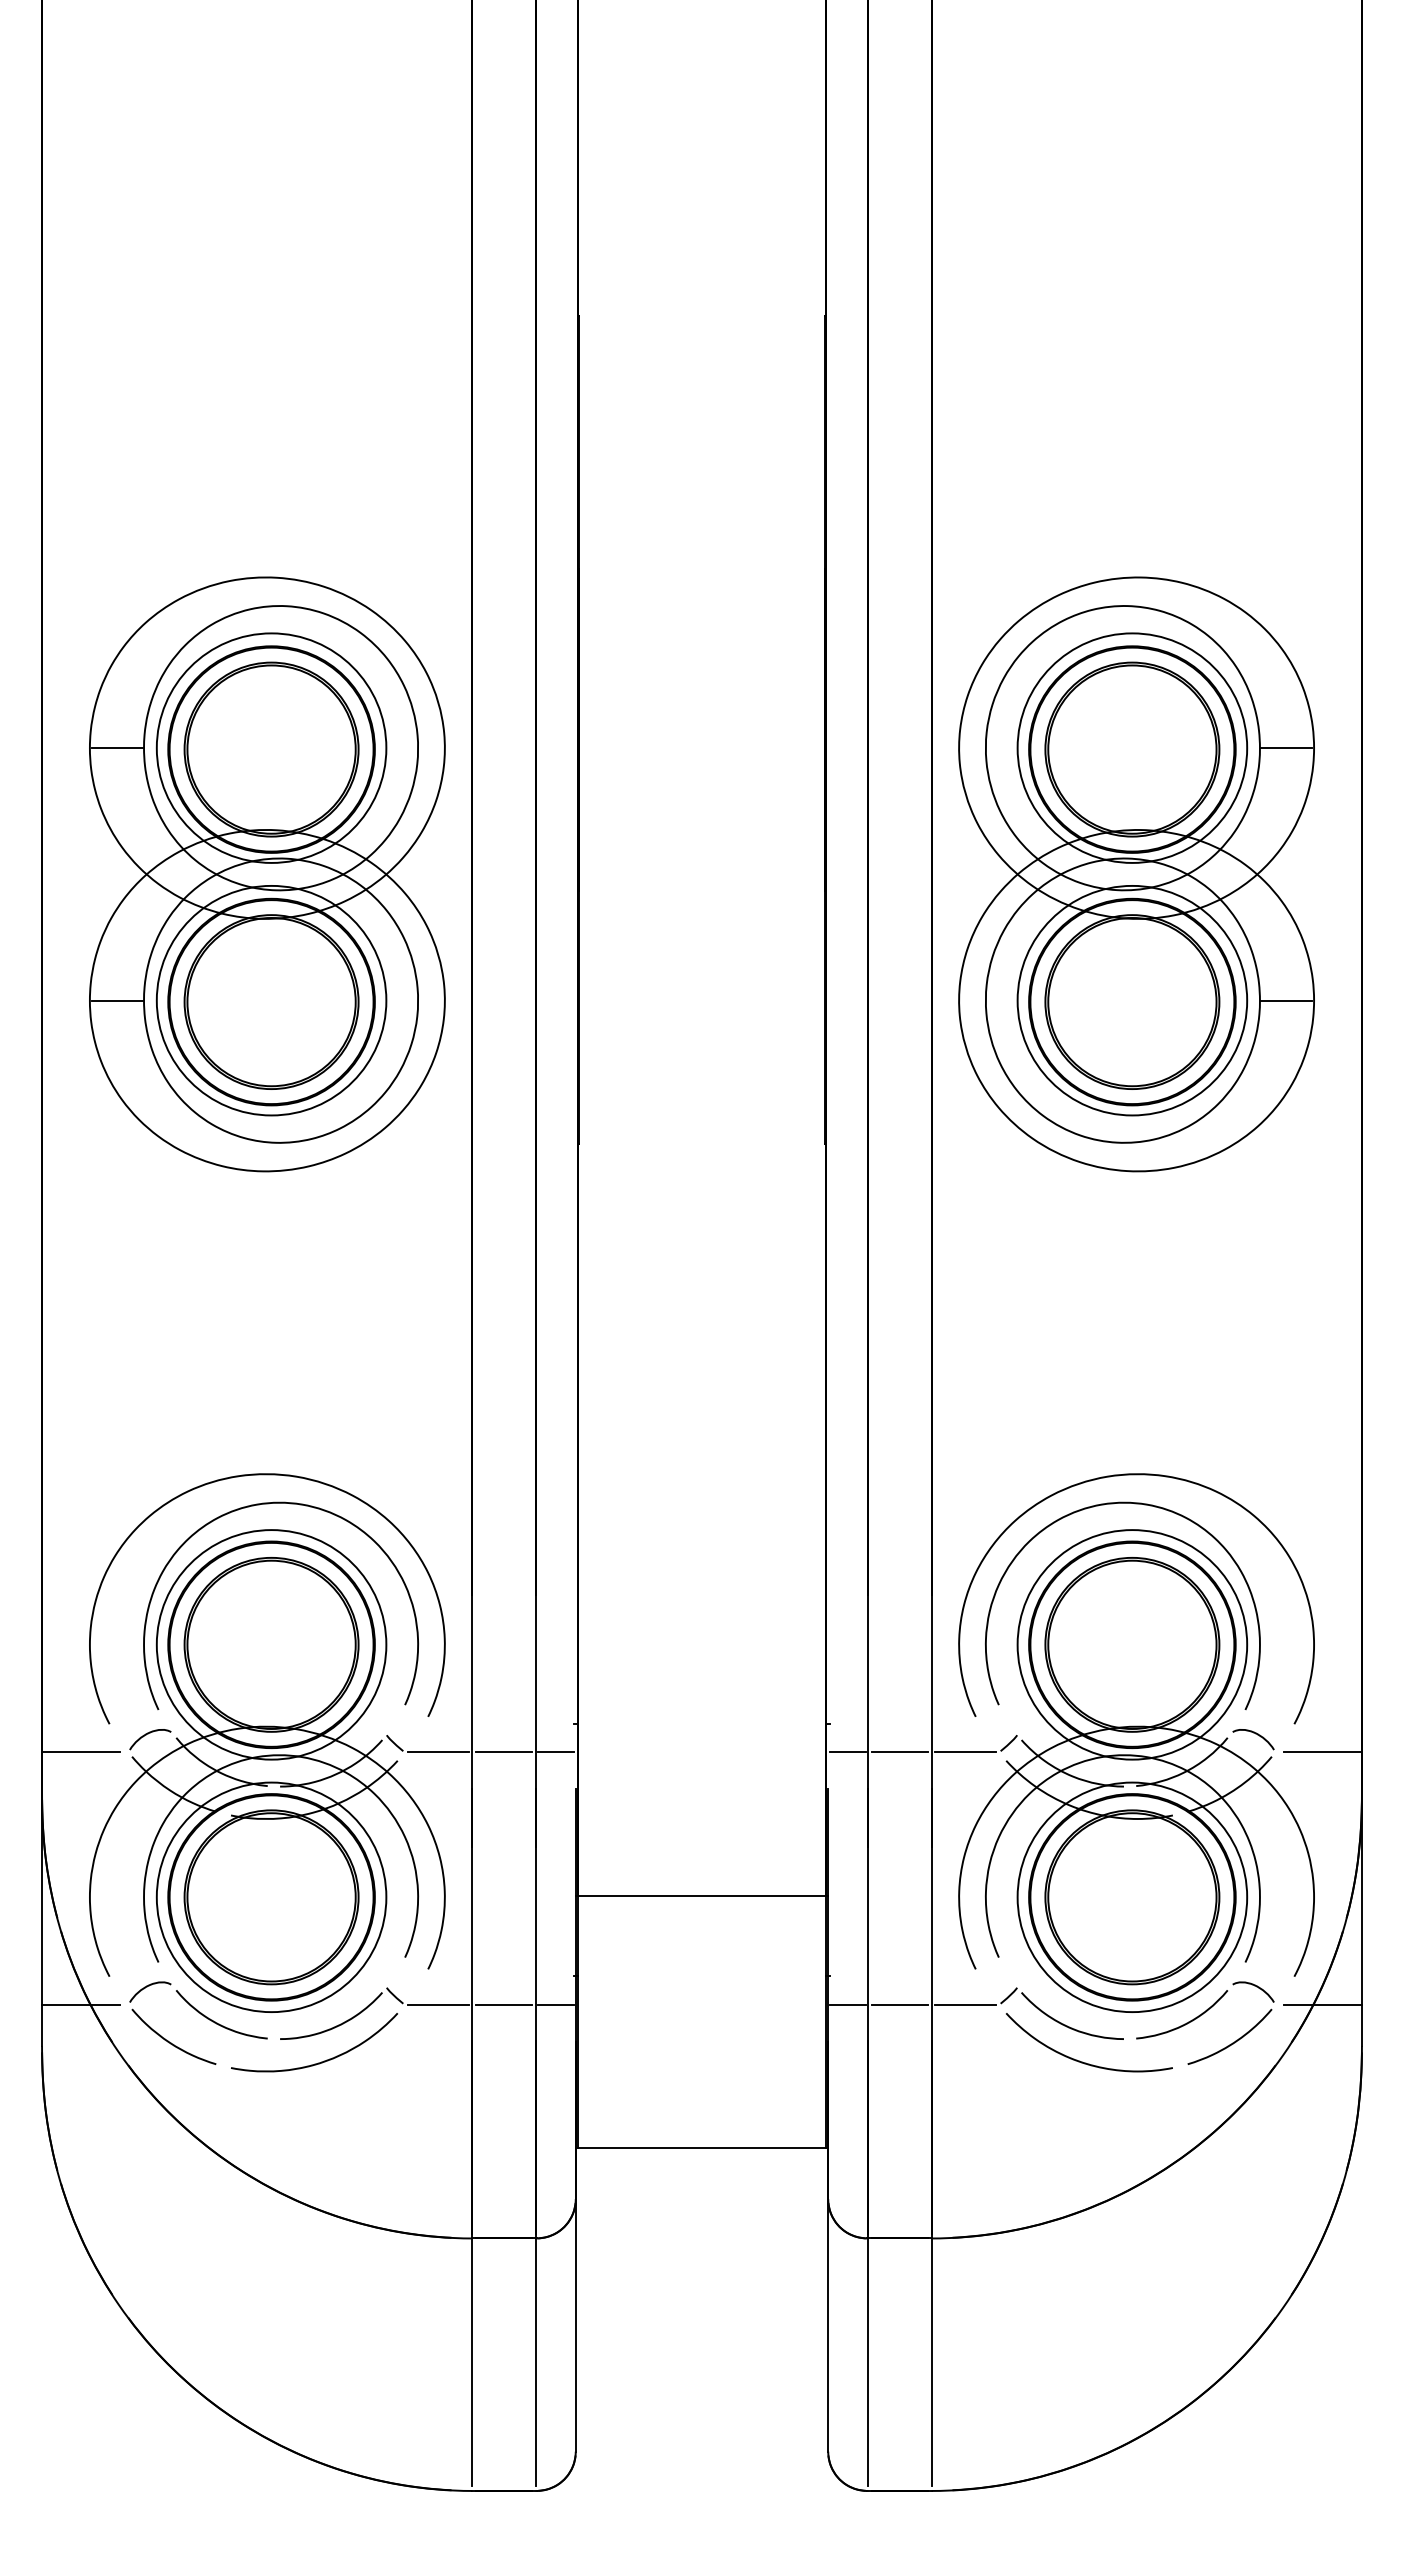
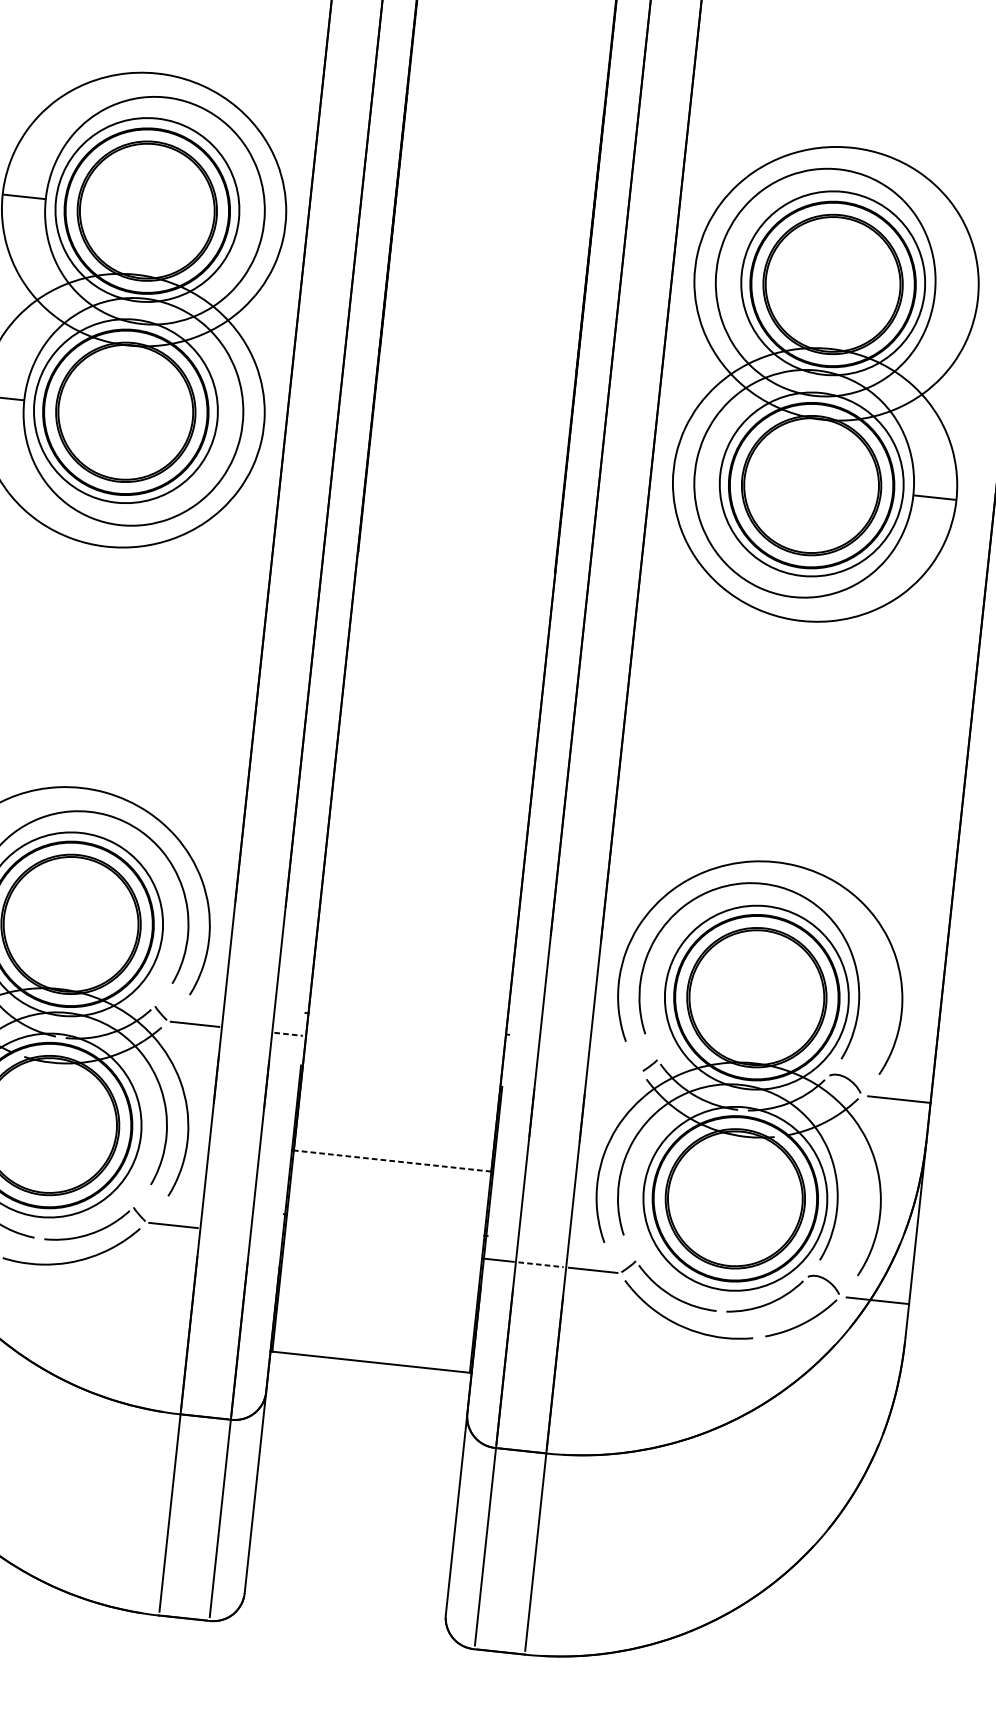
line: (1286, 748) -> (955, 296), removed
line: (503, 1752) -> (246, 1029), removed
line: (556, 1752) -> (288, 1034), solid -> dashed
line: (847, 1752) -> (520, 1059), removed
line: (899, 1752) -> (562, 1063), removed
line: (964, 1752) -> (613, 1069), removed
line: (702, 1895) -> (393, 1160), solid -> dashed
line: (503, 2004) -> (225, 1230), removed
line: (556, 2004) -> (267, 1235), removed
line: (900, 2004) -> (541, 1264), solid -> dashed

